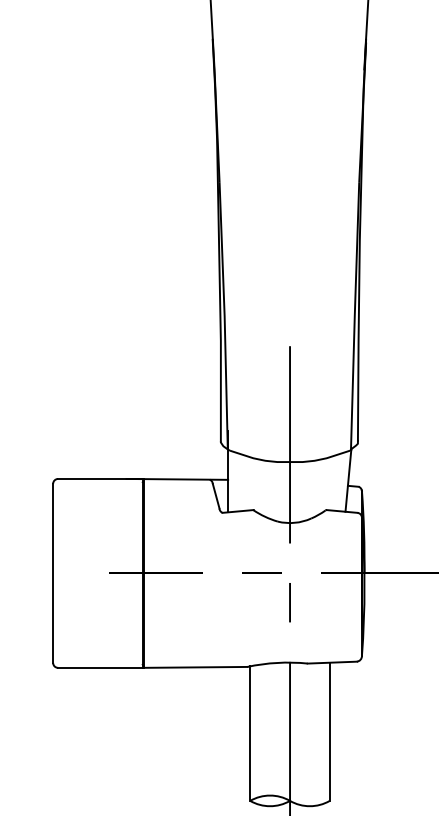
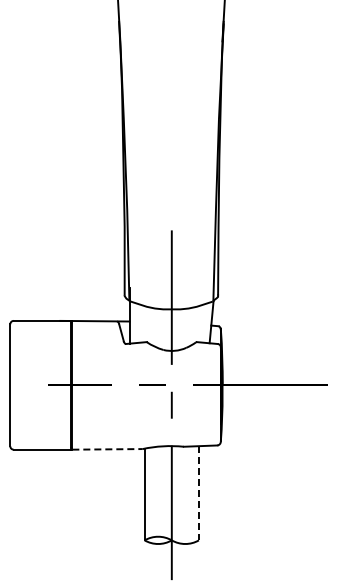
line: (197, 667) -> (108, 449), solid -> dashed
line: (329, 732) -> (198, 493), solid -> dashed

